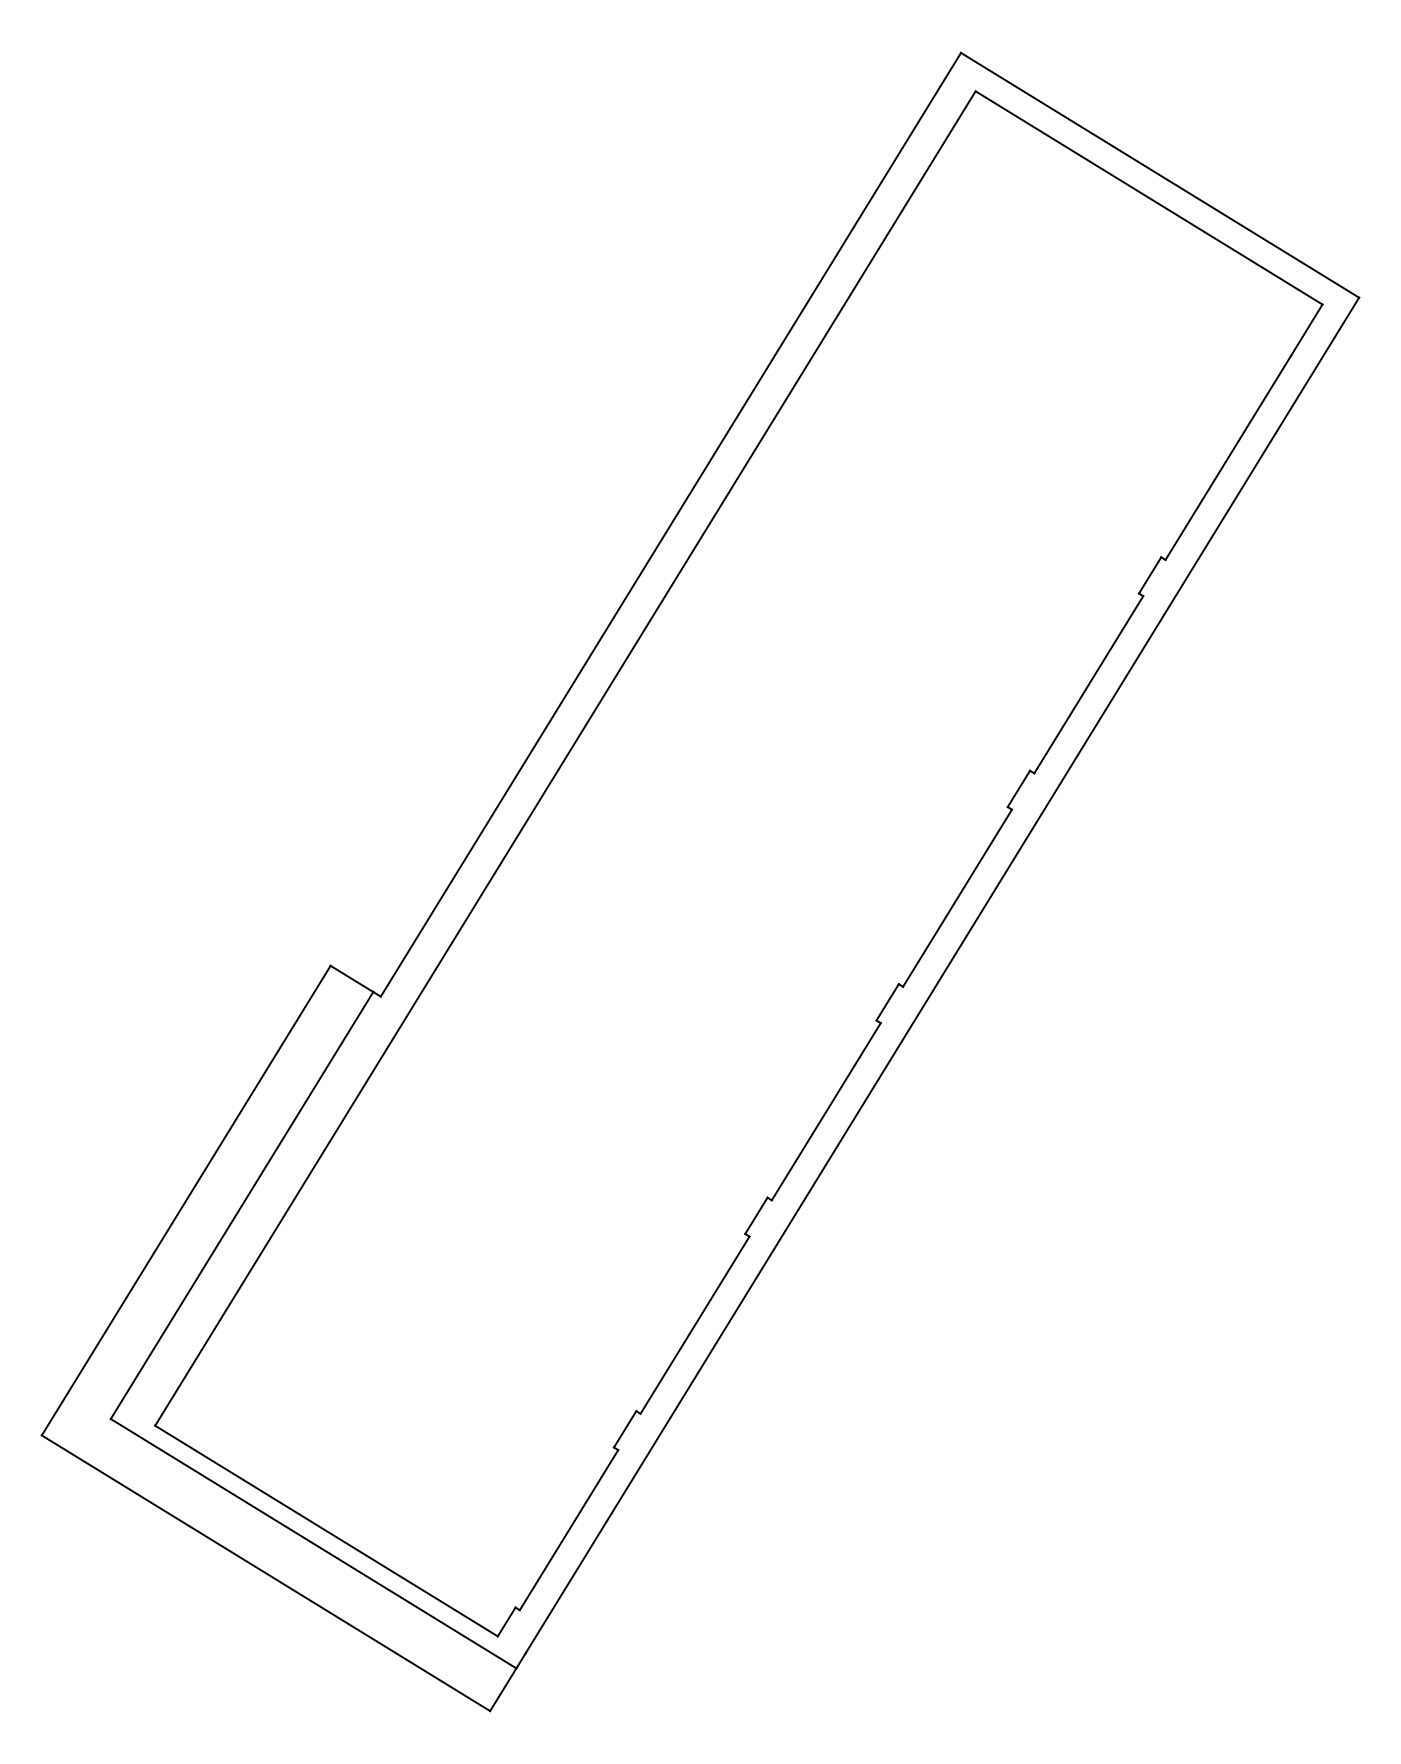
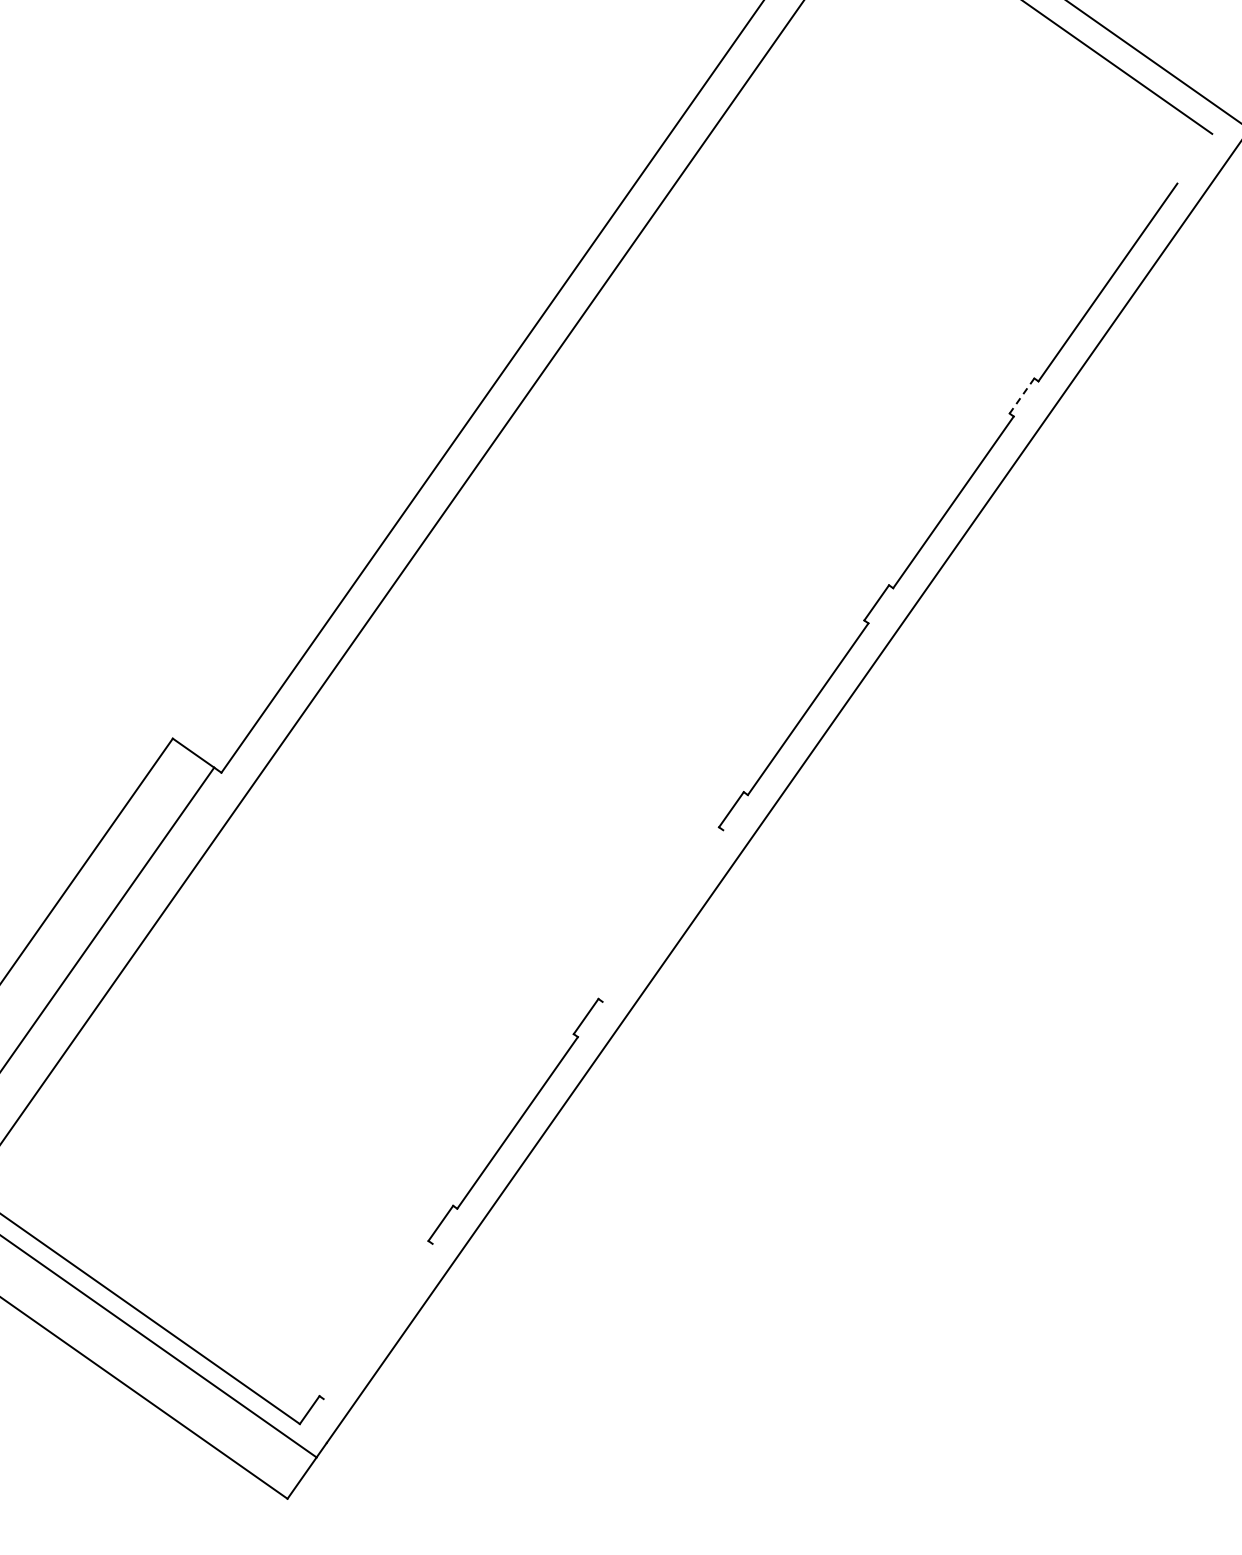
line: (1306, 329) -> (1194, 158), removed
line: (1149, 575) -> (1021, 396), solid -> dashed
line: (825, 1111) -> (662, 915), removed
line: (568, 1530) -> (377, 1321), removed

